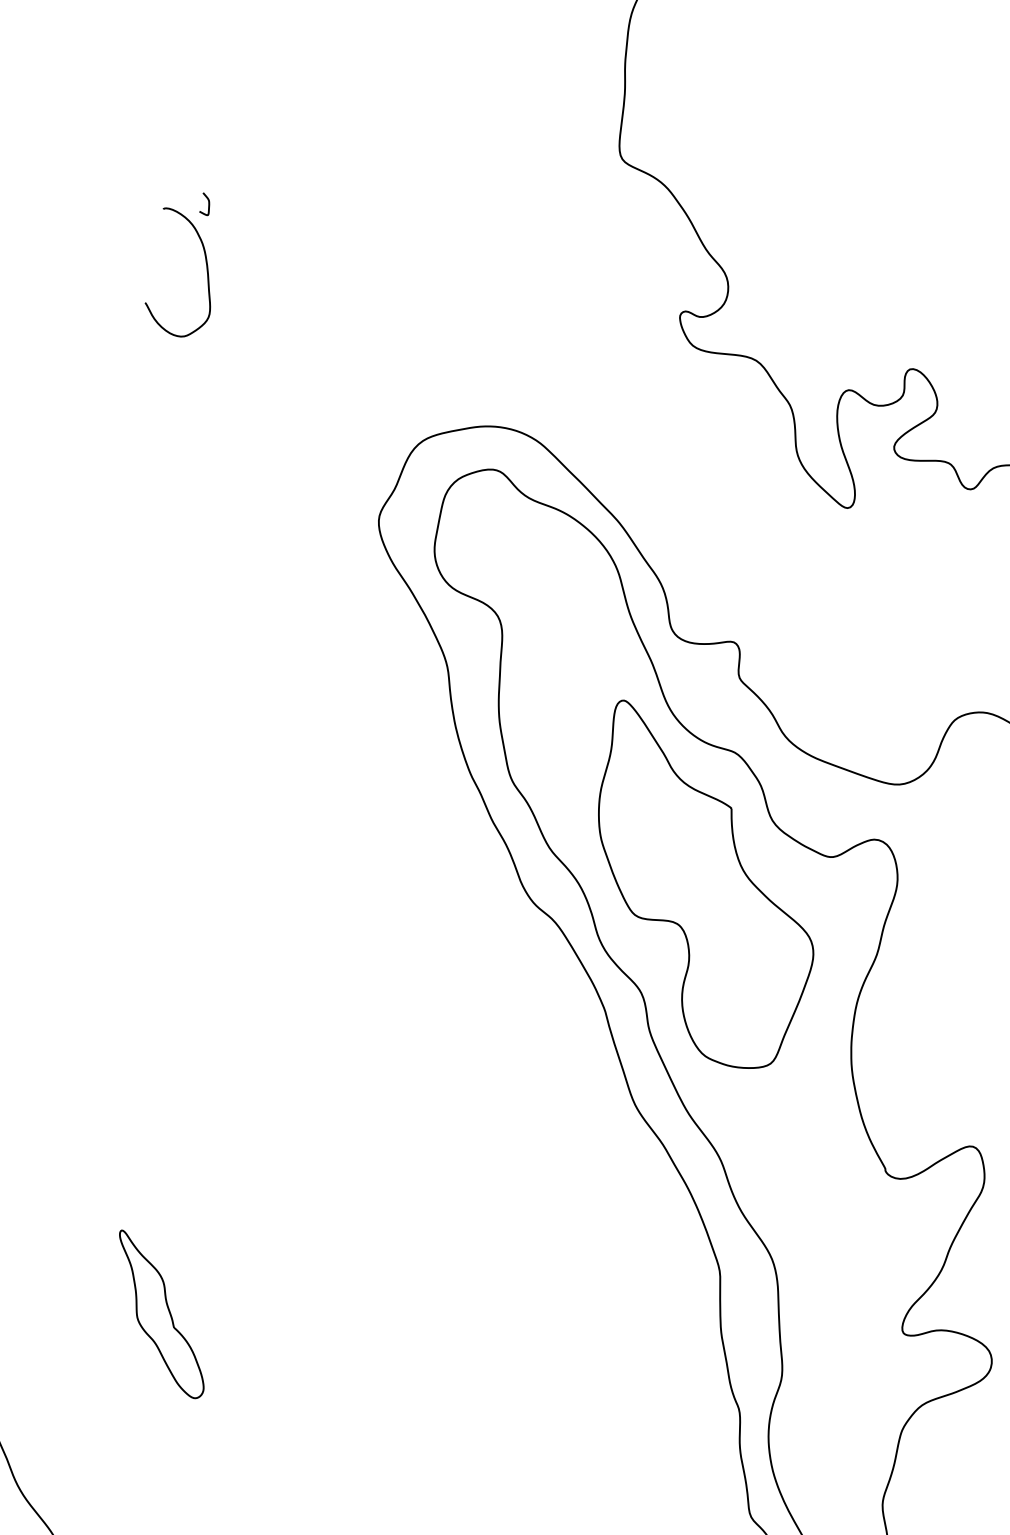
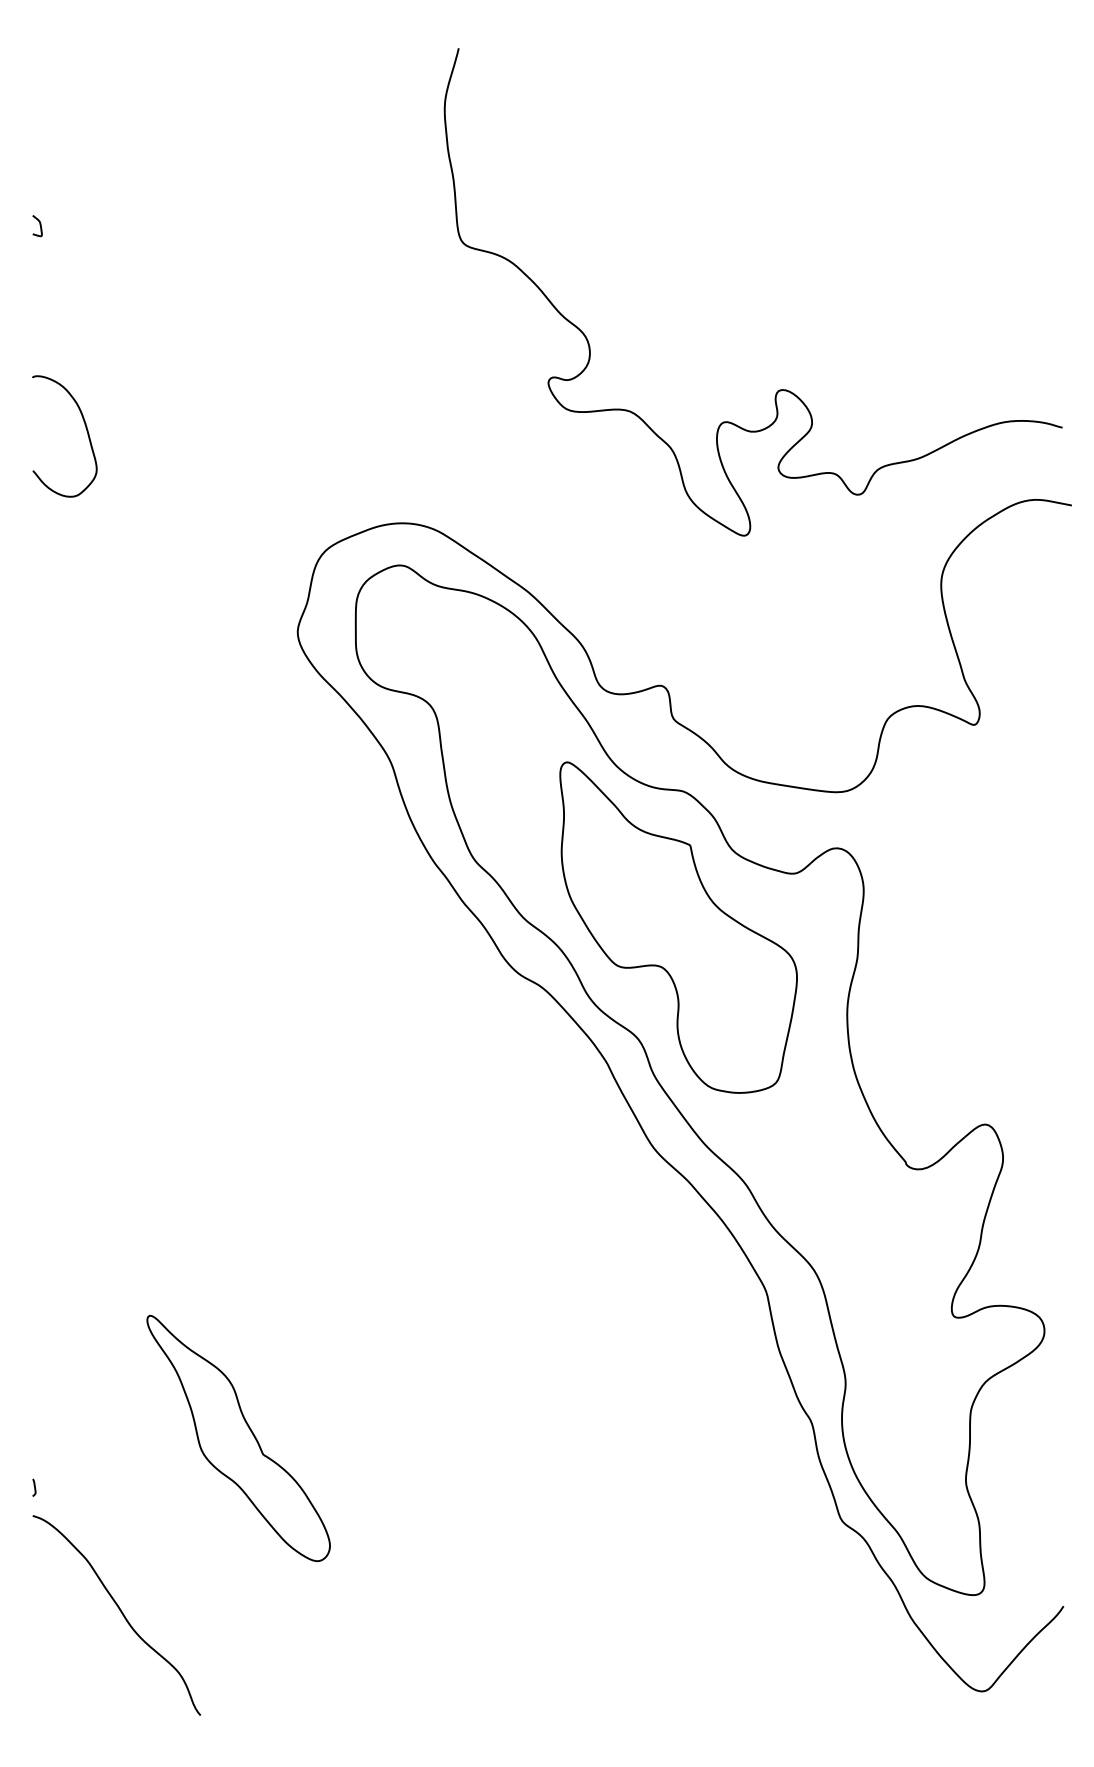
curve: (207, 204) -> (39, 225), moved
part: (161, 1314) -> (238, 1438), size x1.67

